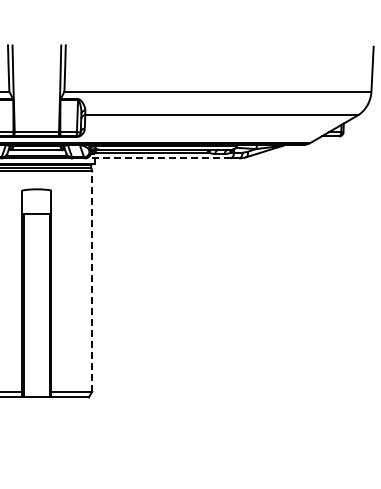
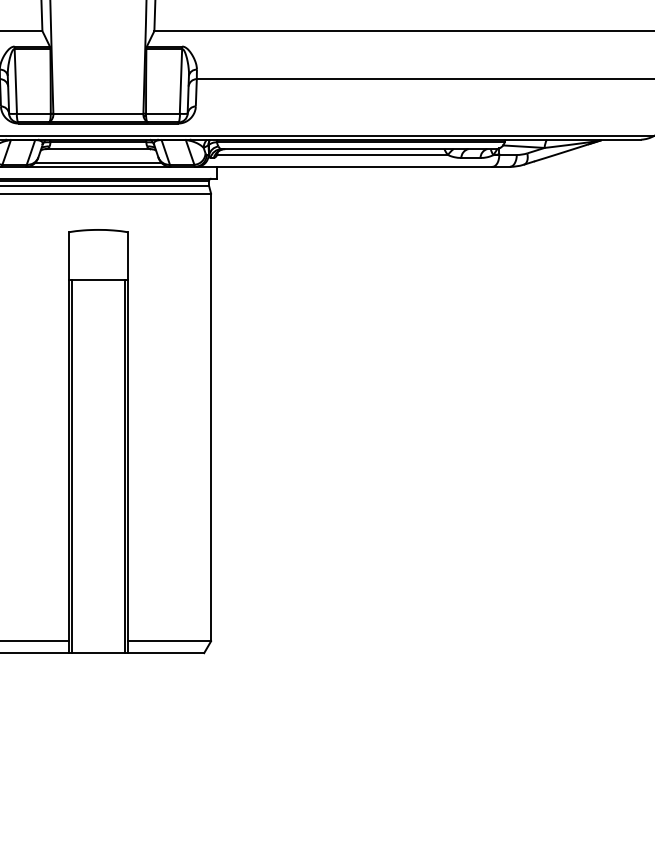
line: (157, 158) -> (343, 167), dashed -> solid
line: (92, 281) -> (211, 417), dashed -> solid

